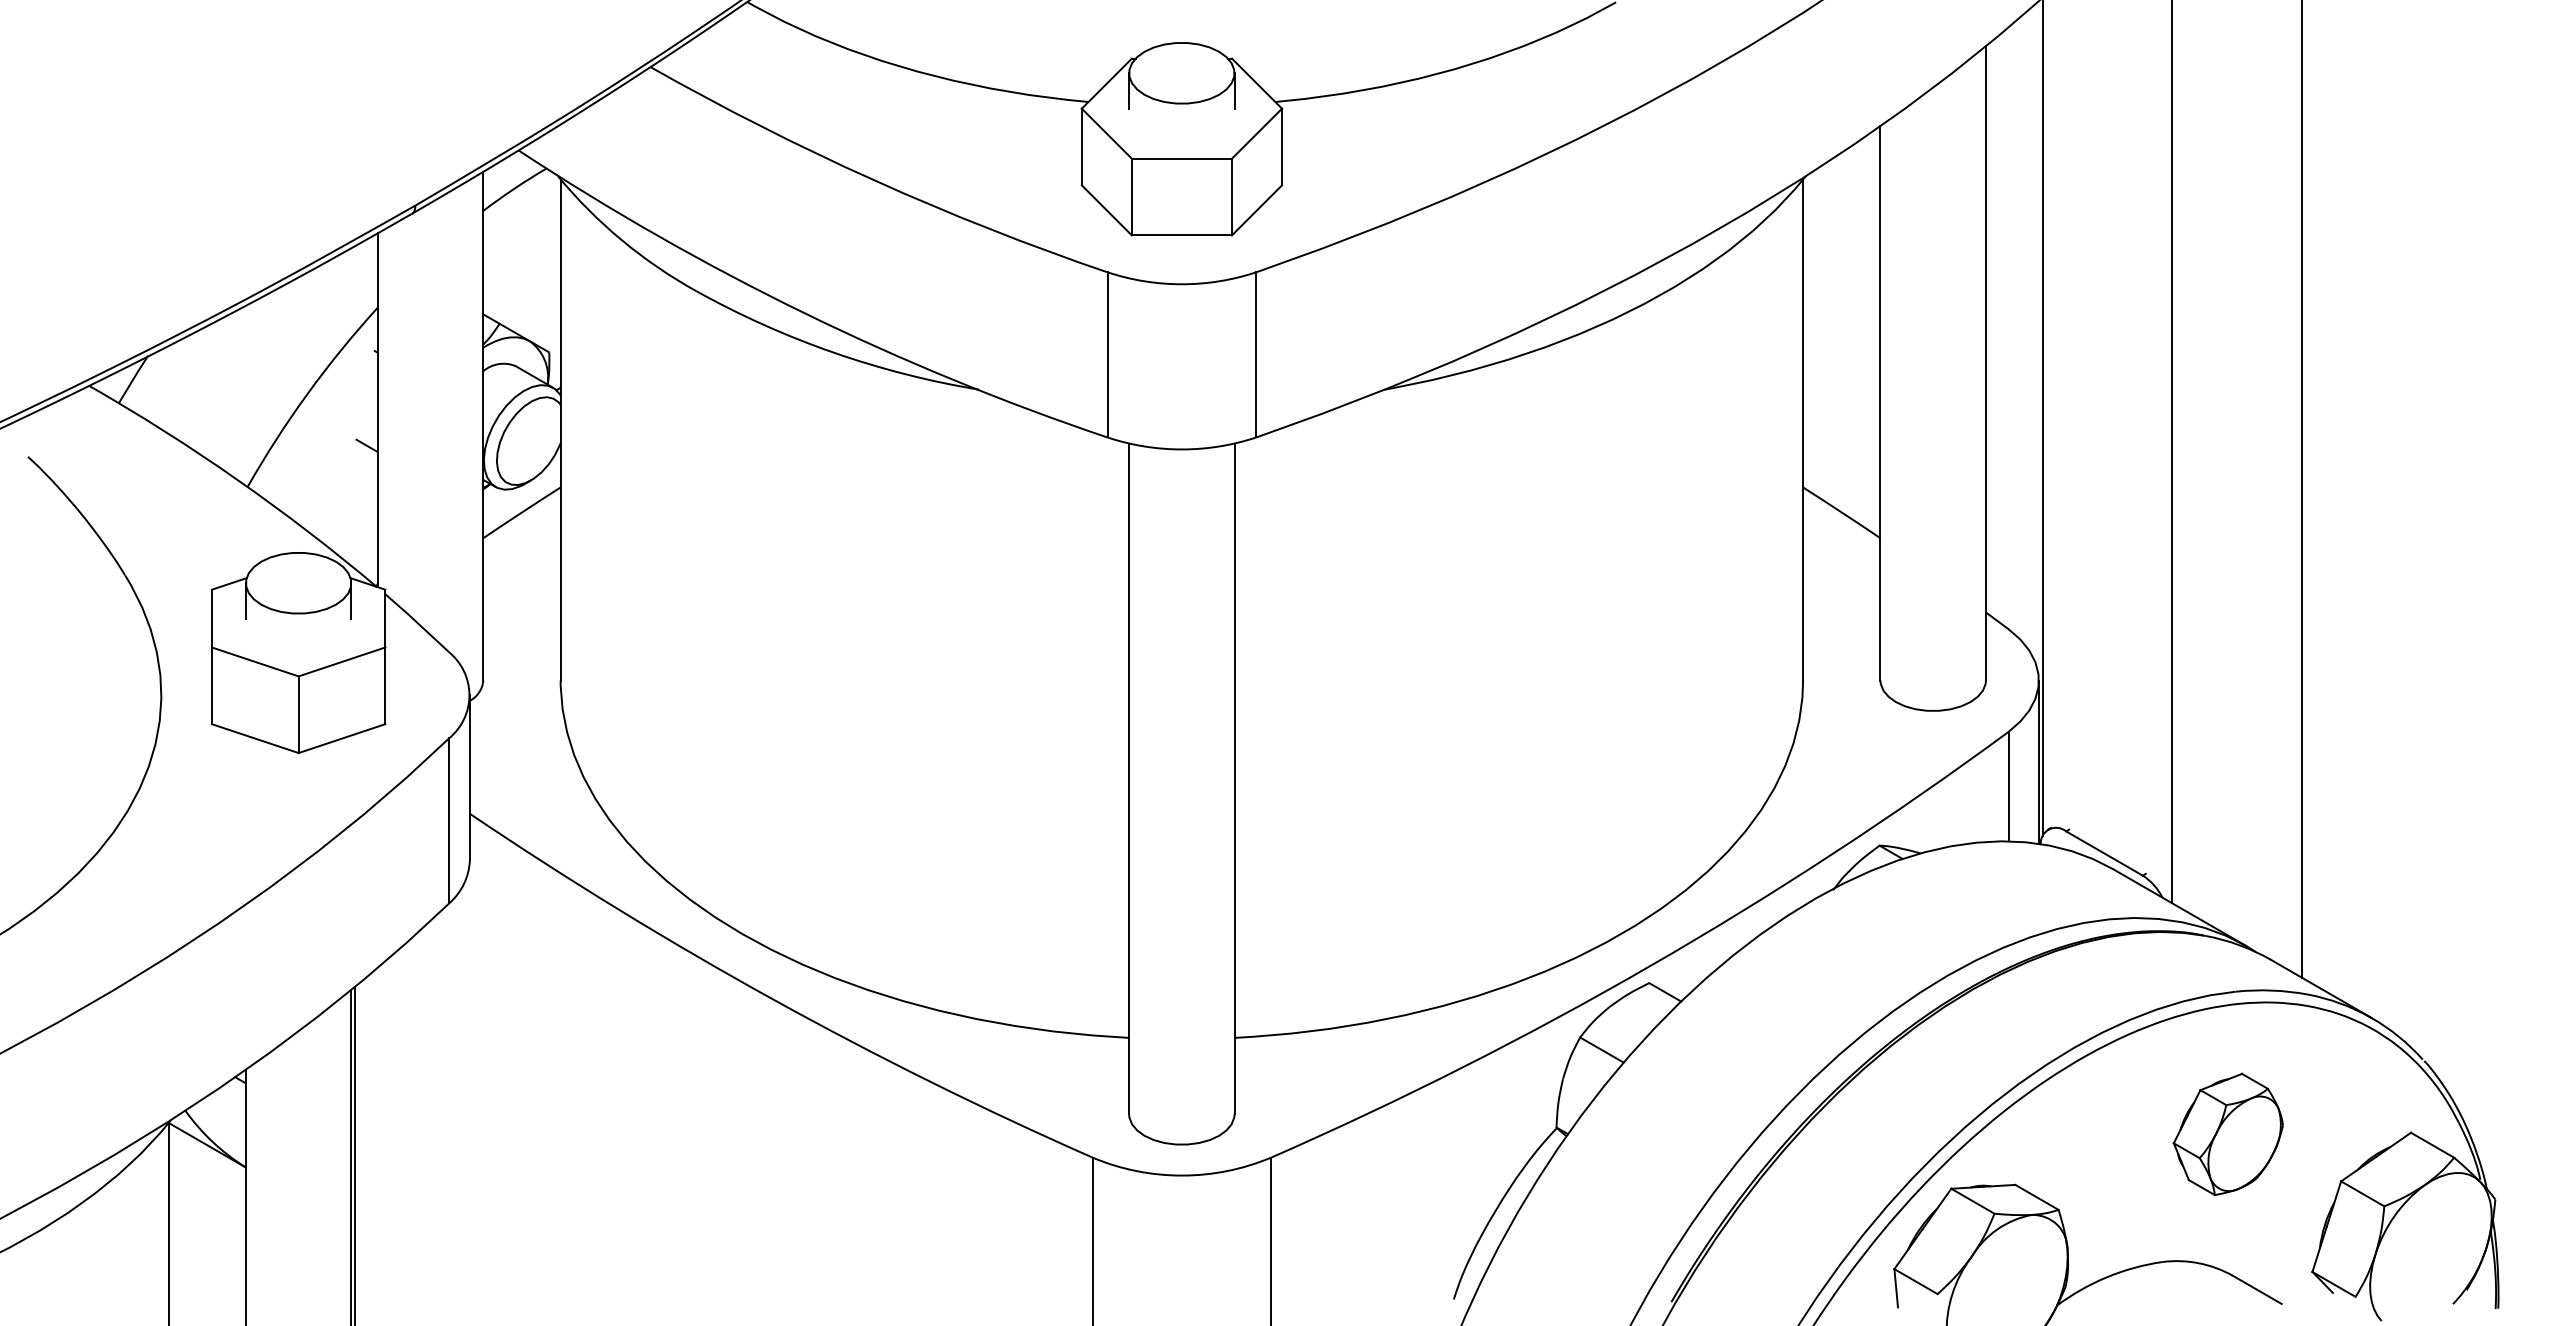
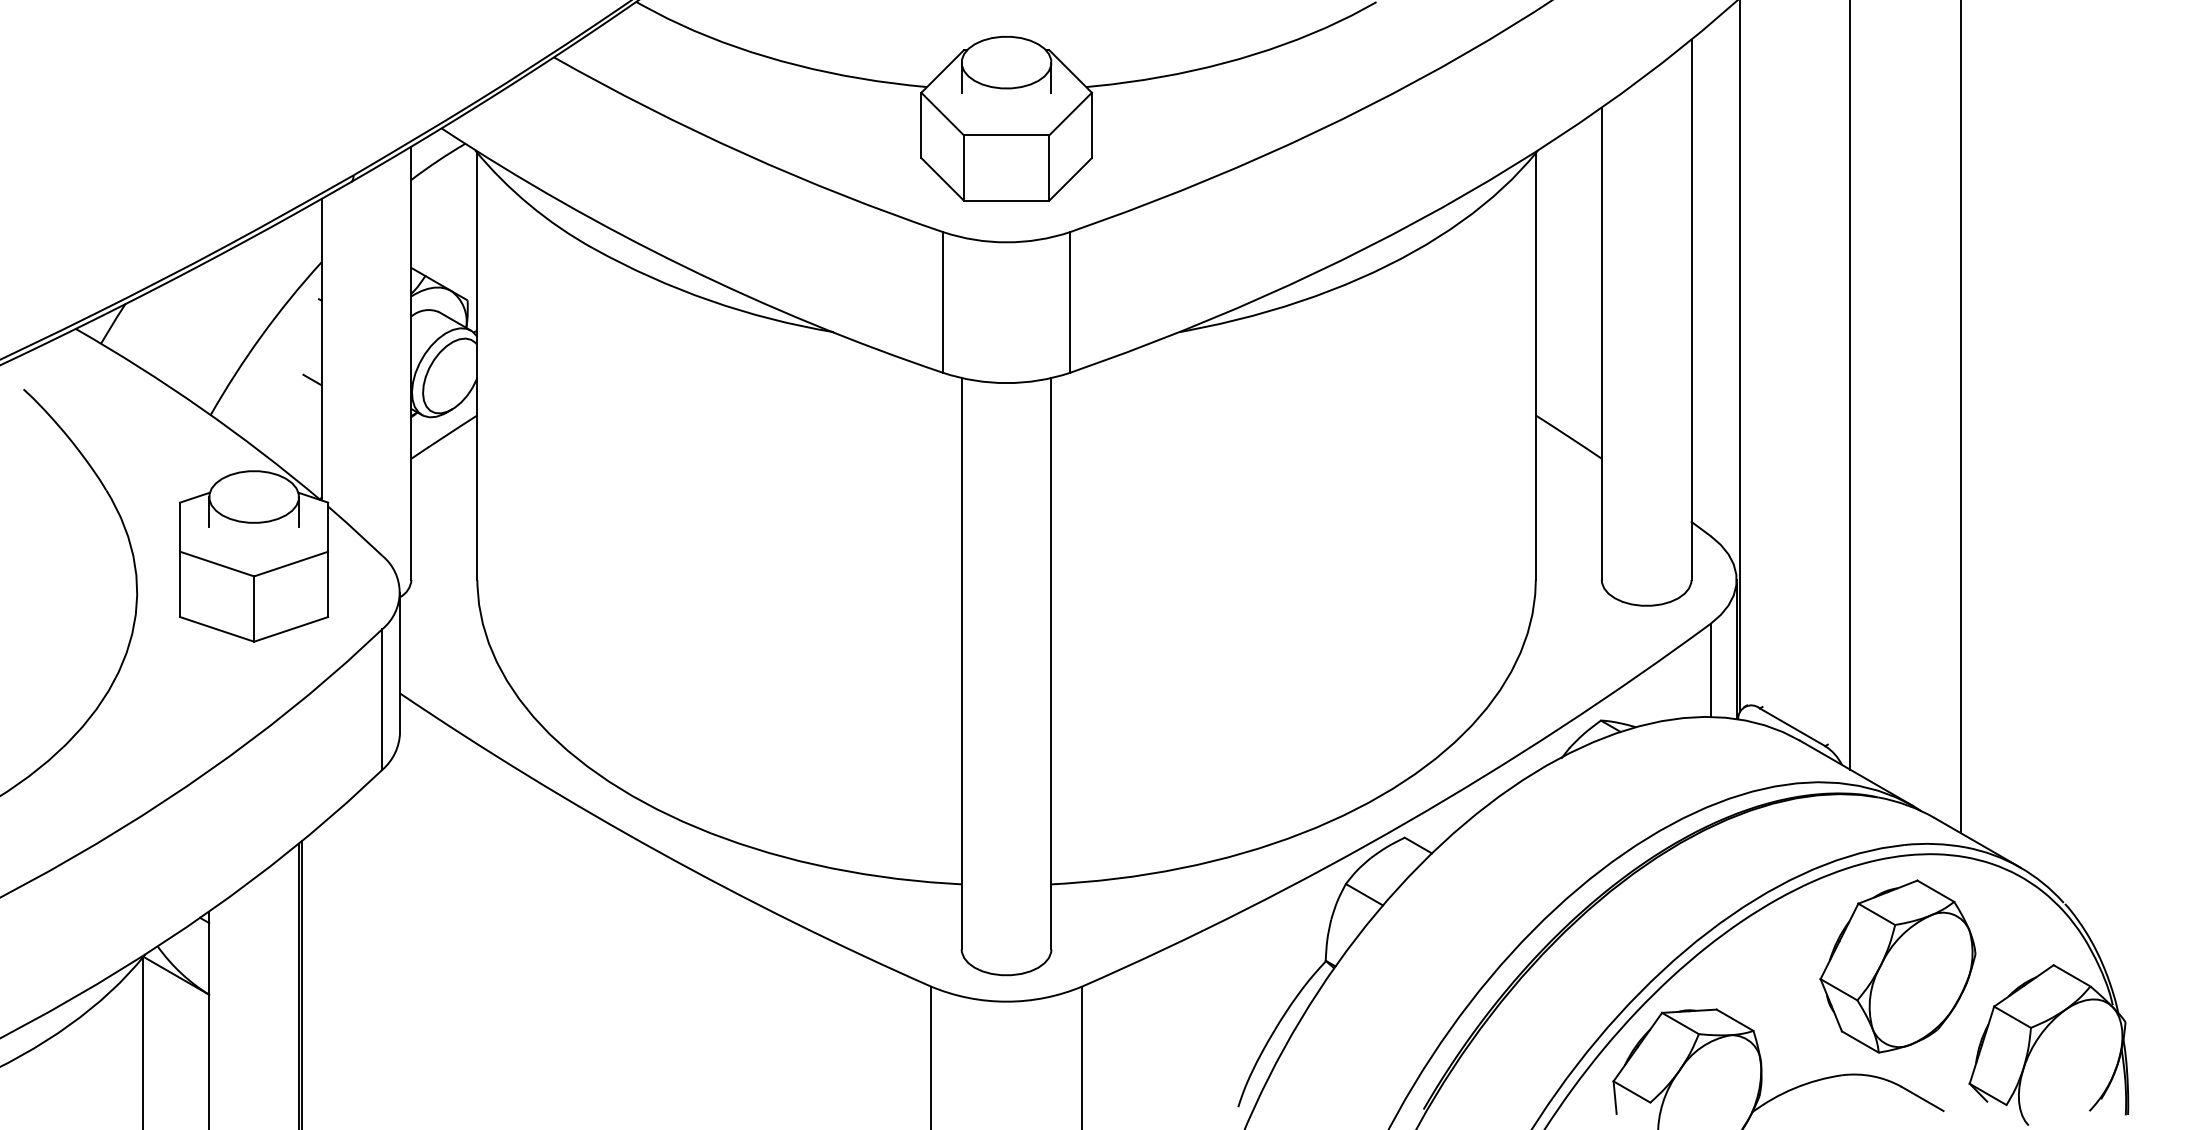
part: (2228, 1134) -> (1898, 966), size x1.67

